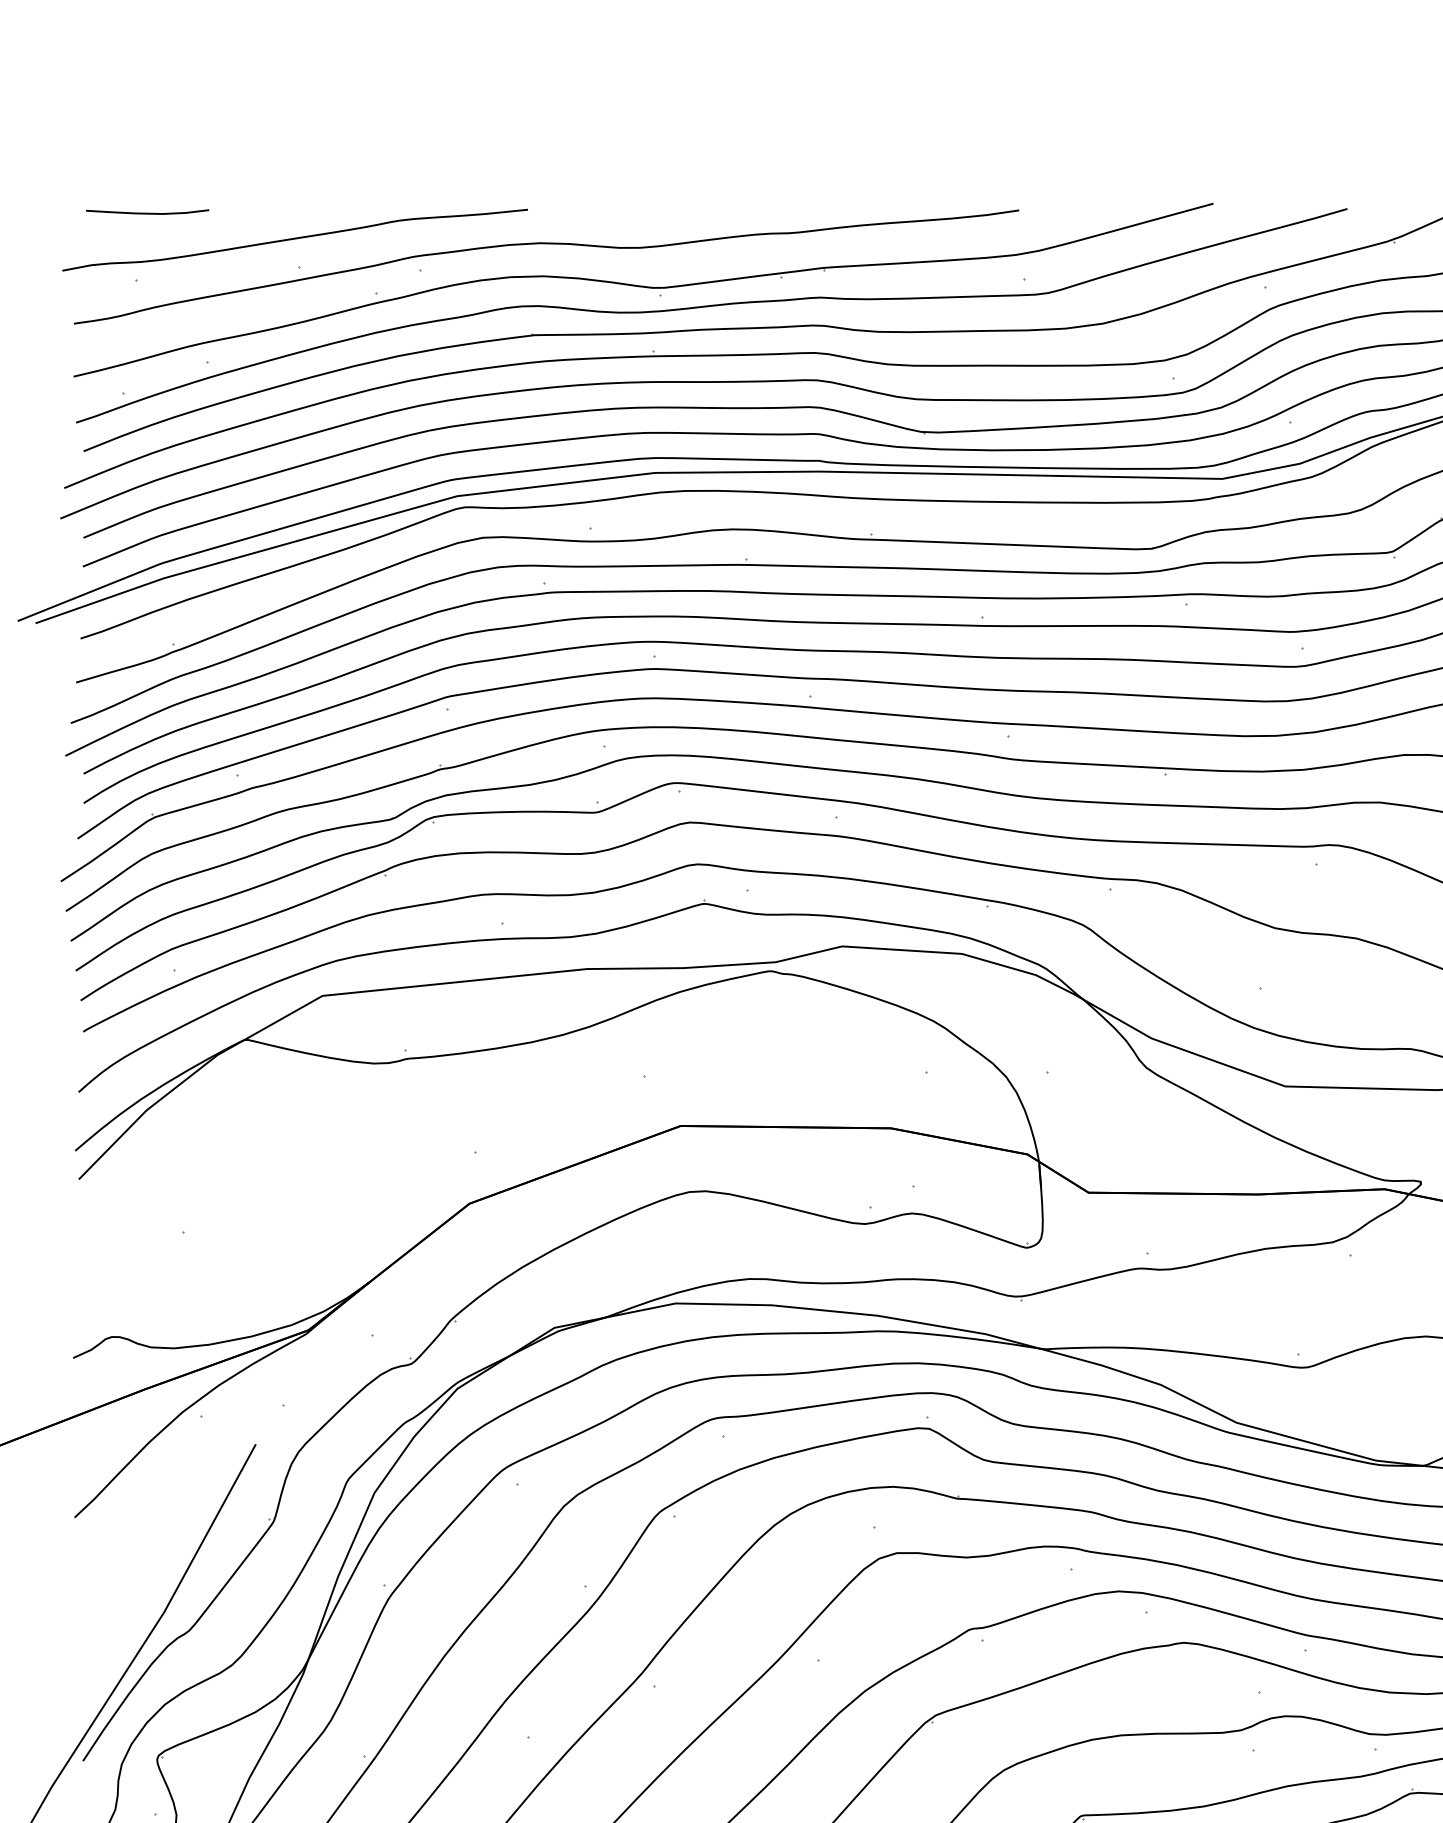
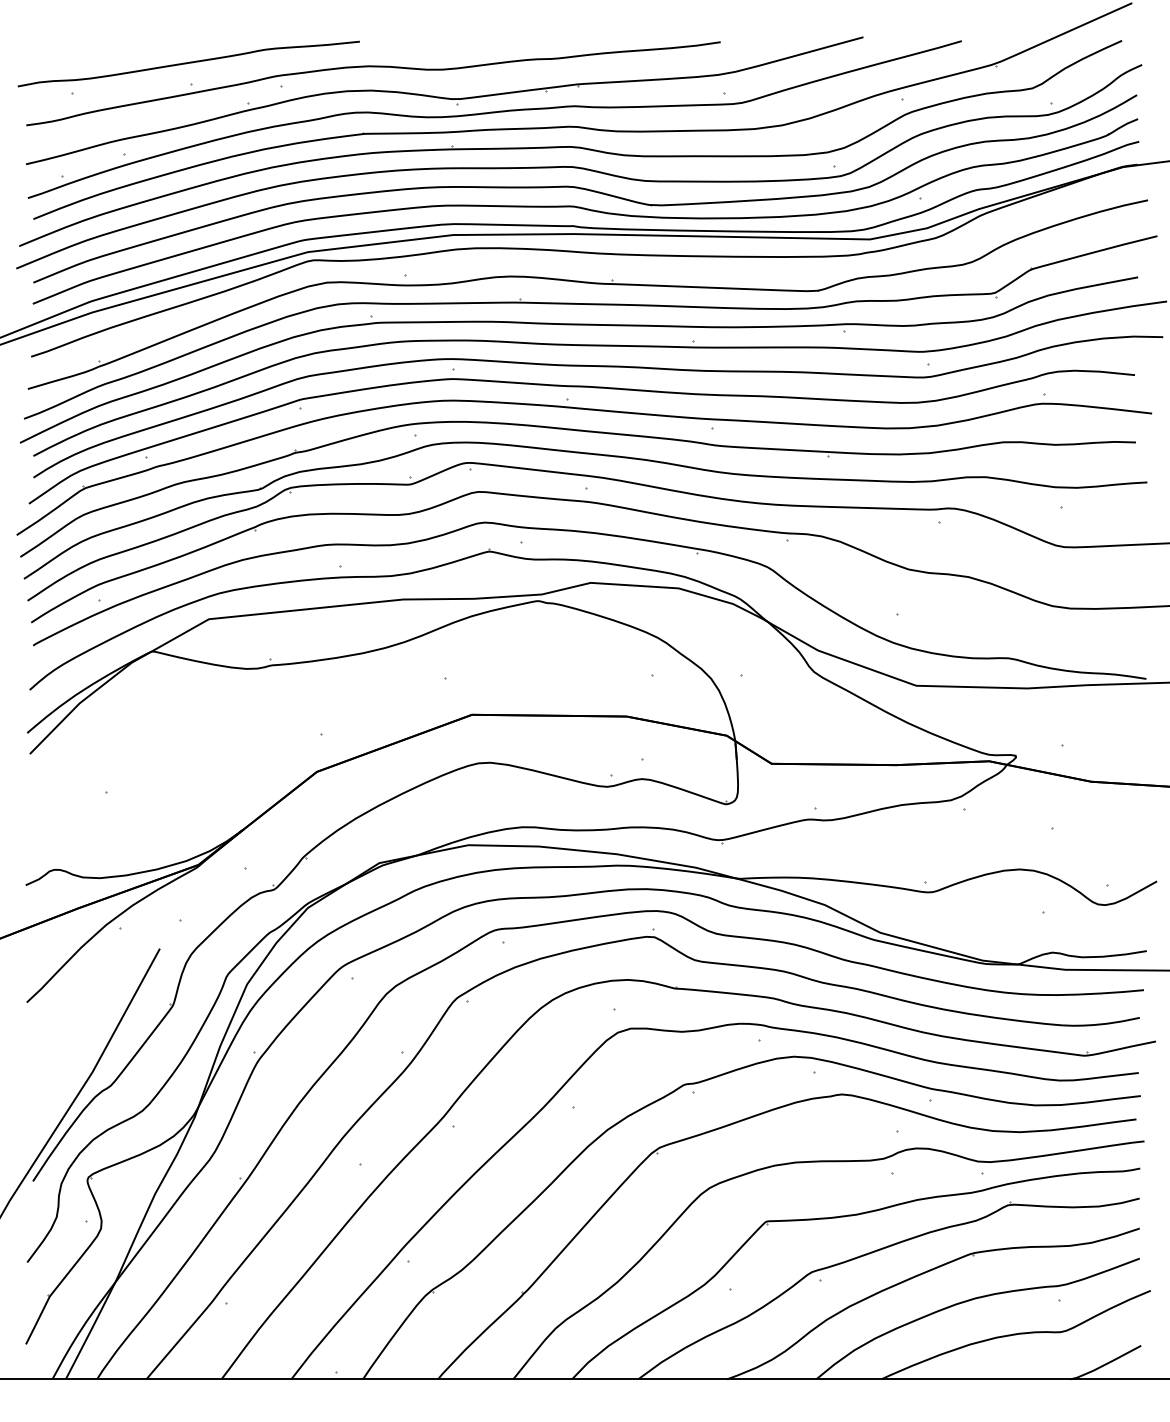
curve: (147, 212) -> (80, 43), removed

